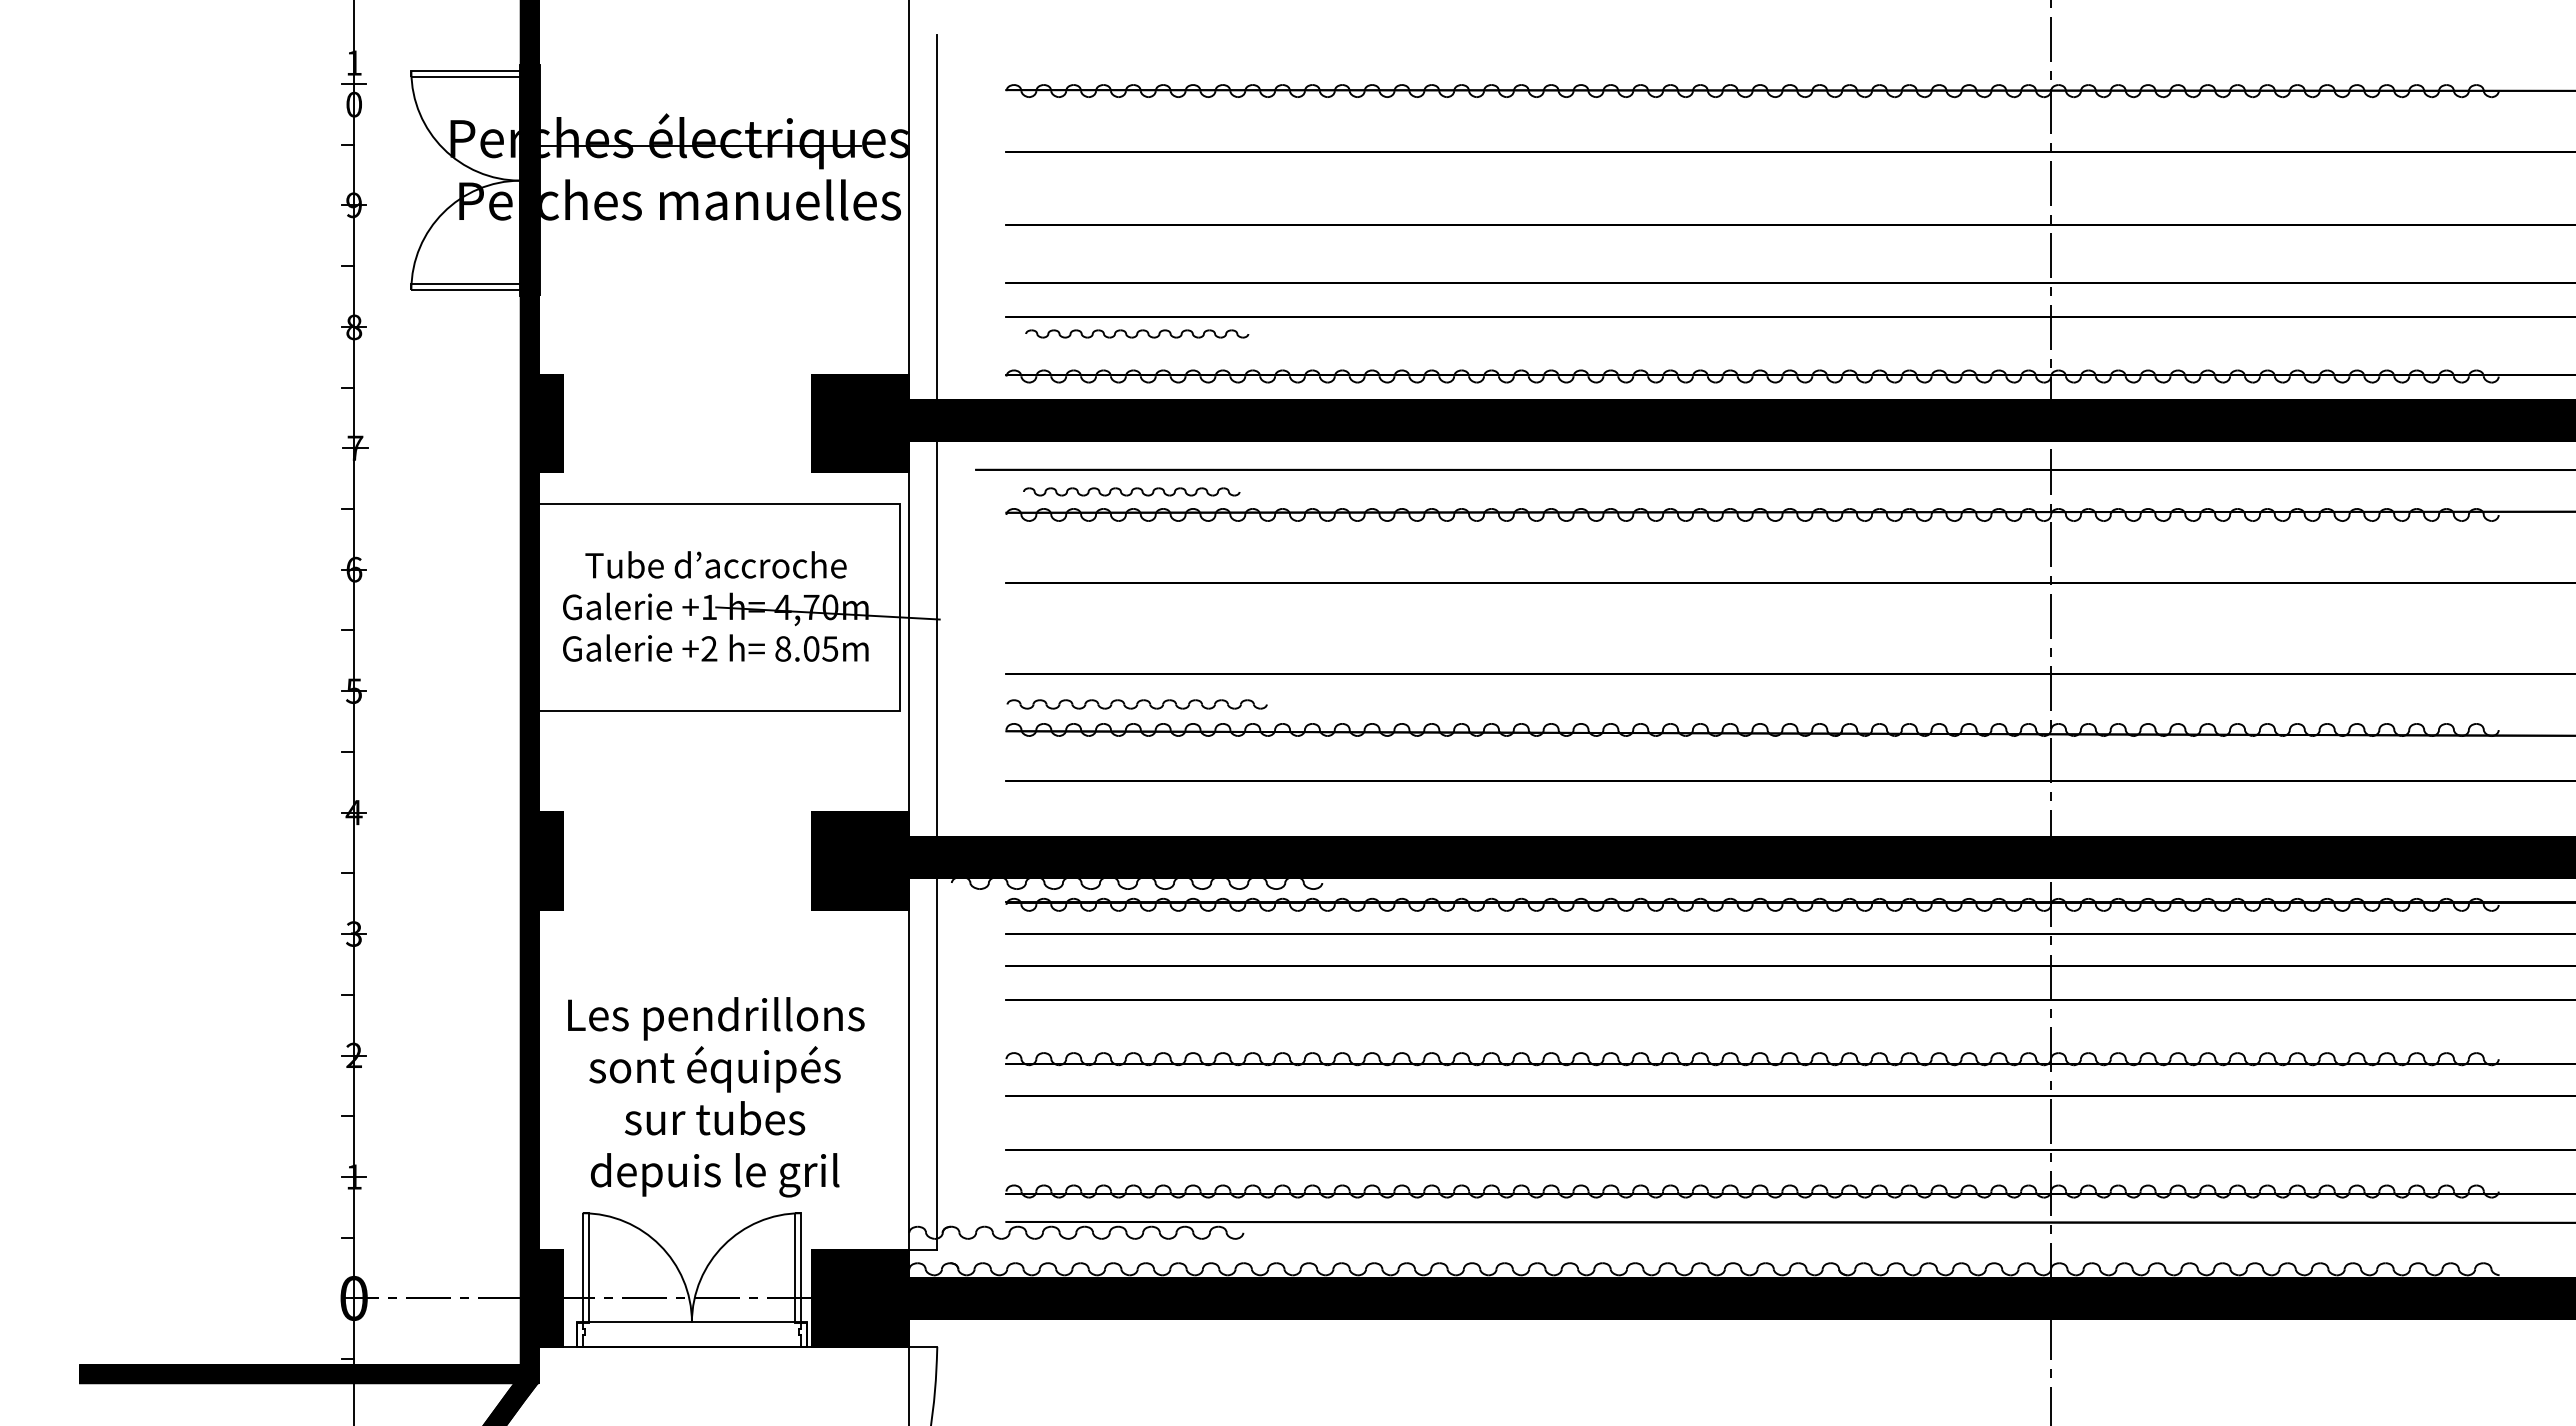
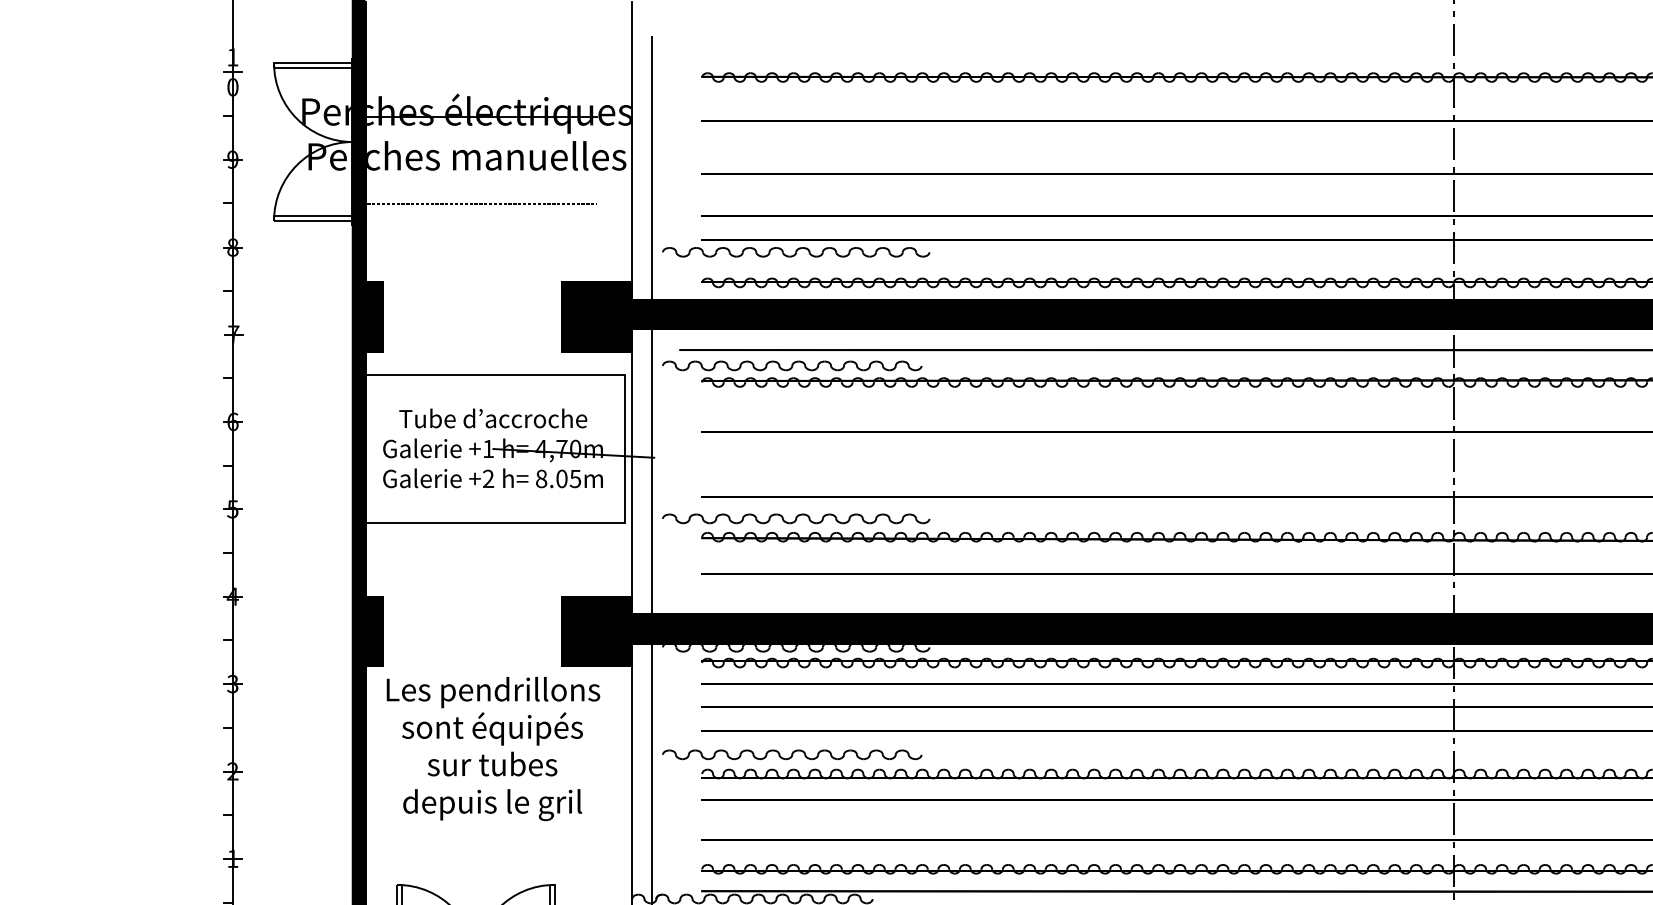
line: (690, 267) -> (474, 204), added
part: (1137, 333) -> (796, 251), size x1.67
part: (1131, 491) -> (792, 365), size x1.67
part: (1137, 704) -> (796, 518), size x1.43
part: (1131, 1032) -> (792, 754), added
text: (716, 1097) -> (493, 749), moved

